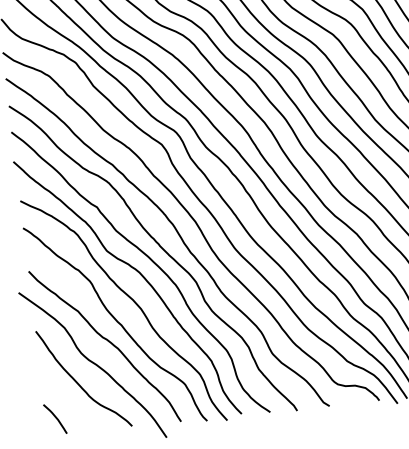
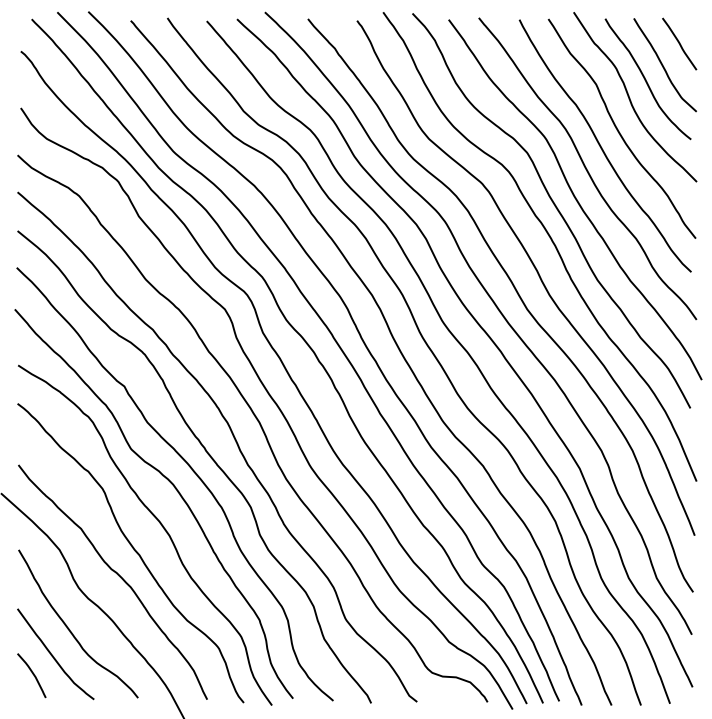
curve: (68, 403) -> (53, 655), added

